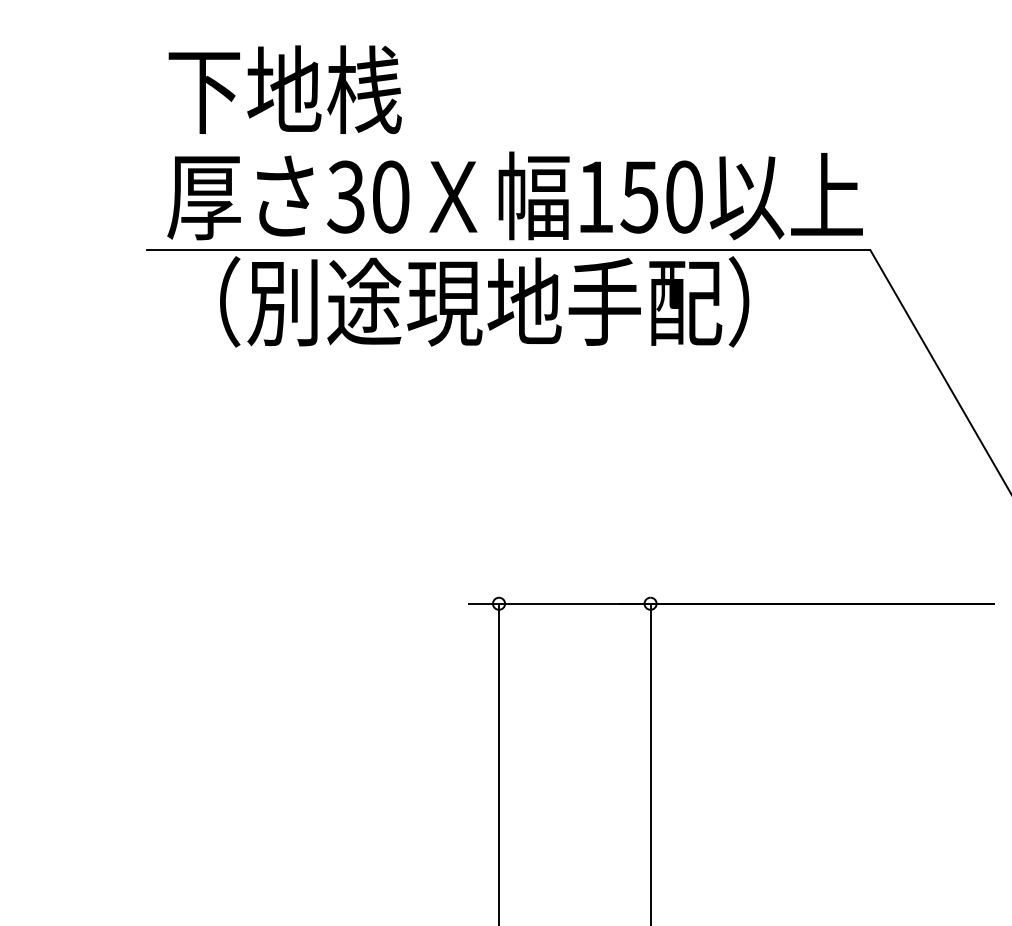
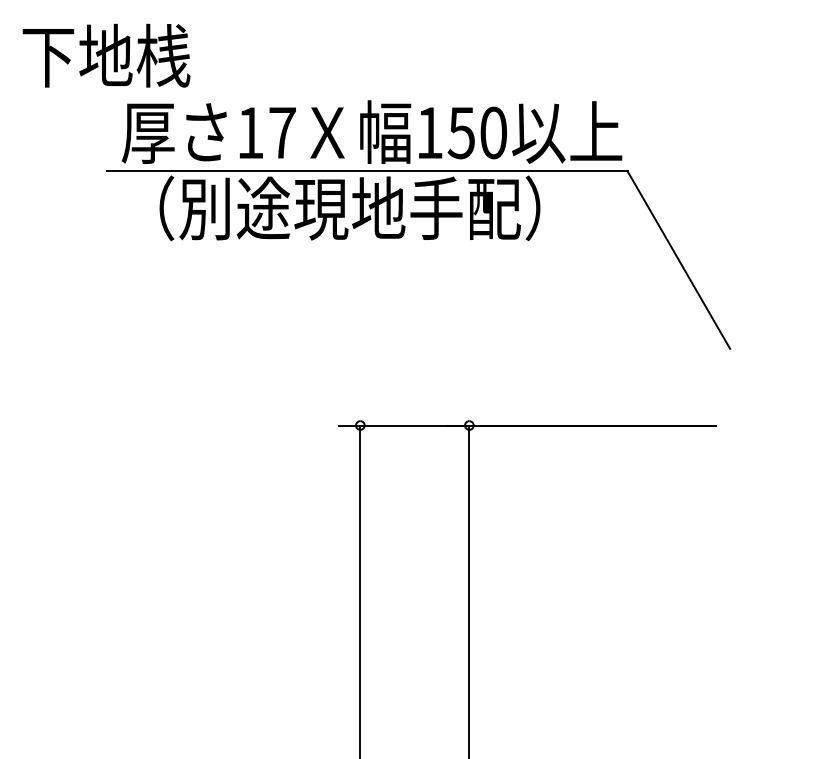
text: (285, 89) -> (106, 55), moved
text: (367, 196) -> (265, 132), 30 -> 17

